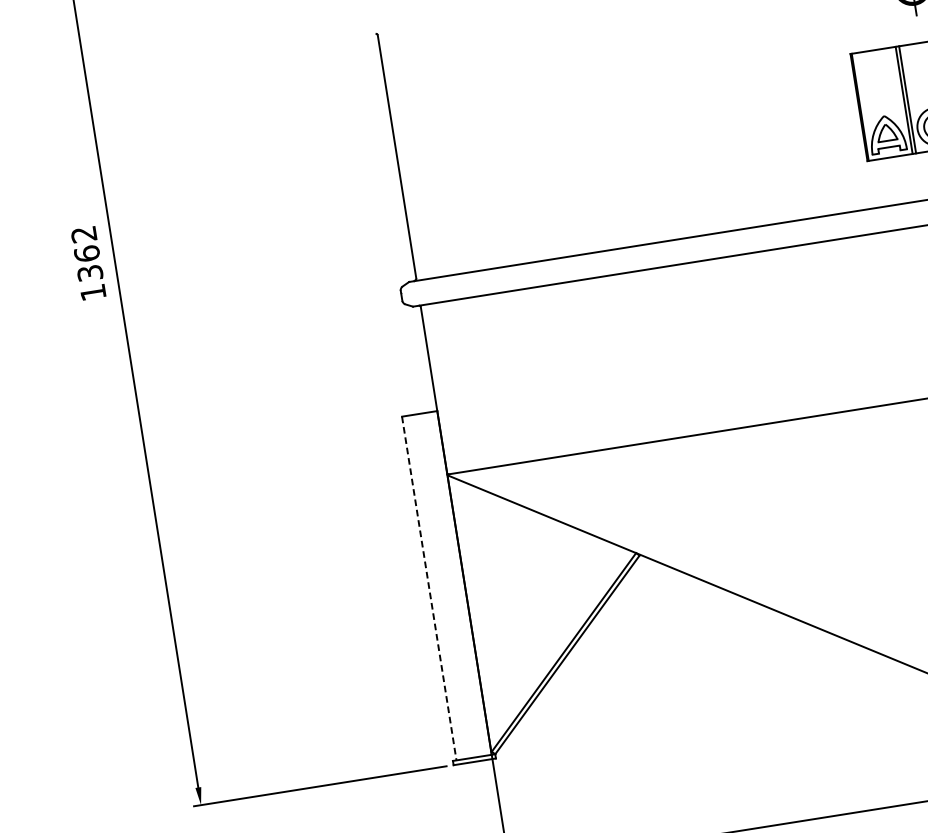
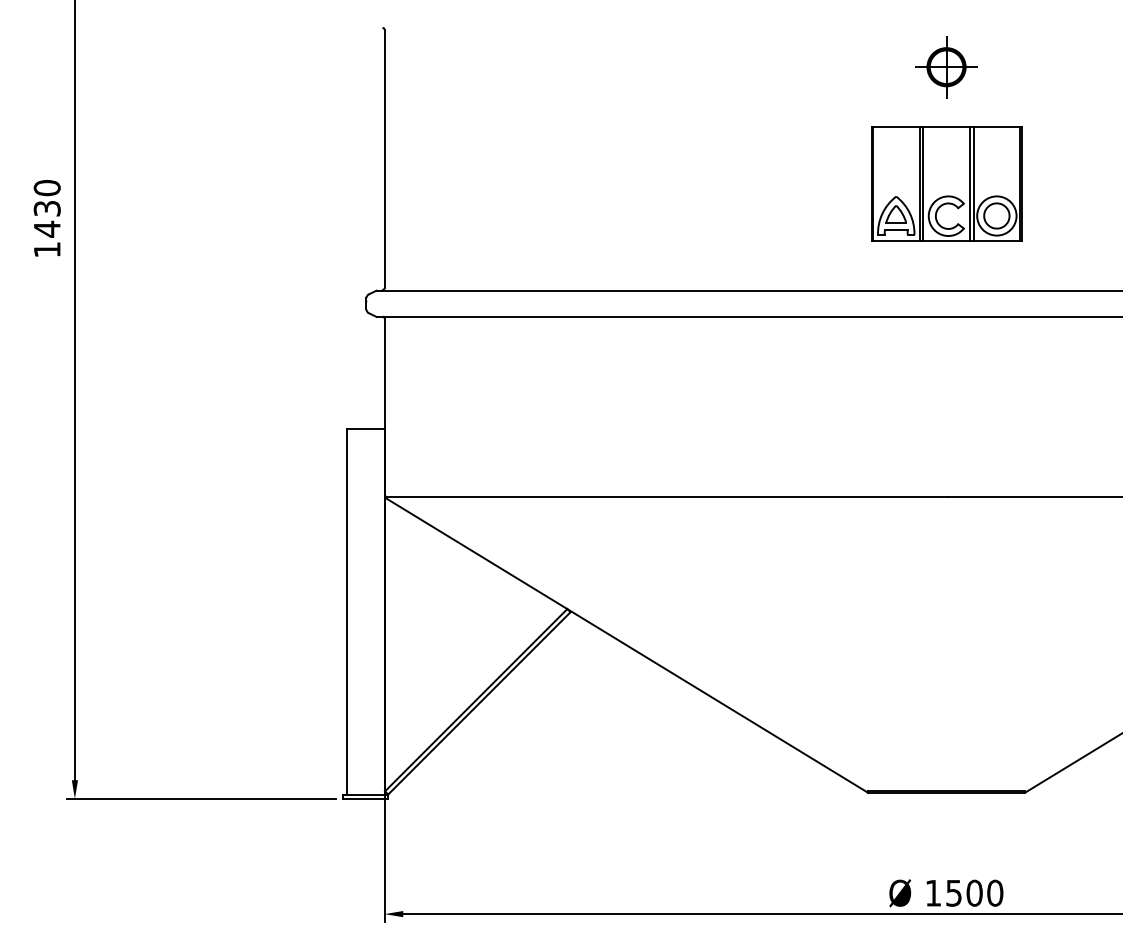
text: (86, 253) -> (46, 208), 1362 -> 1430
line: (429, 588) -> (347, 611), dashed -> solid

